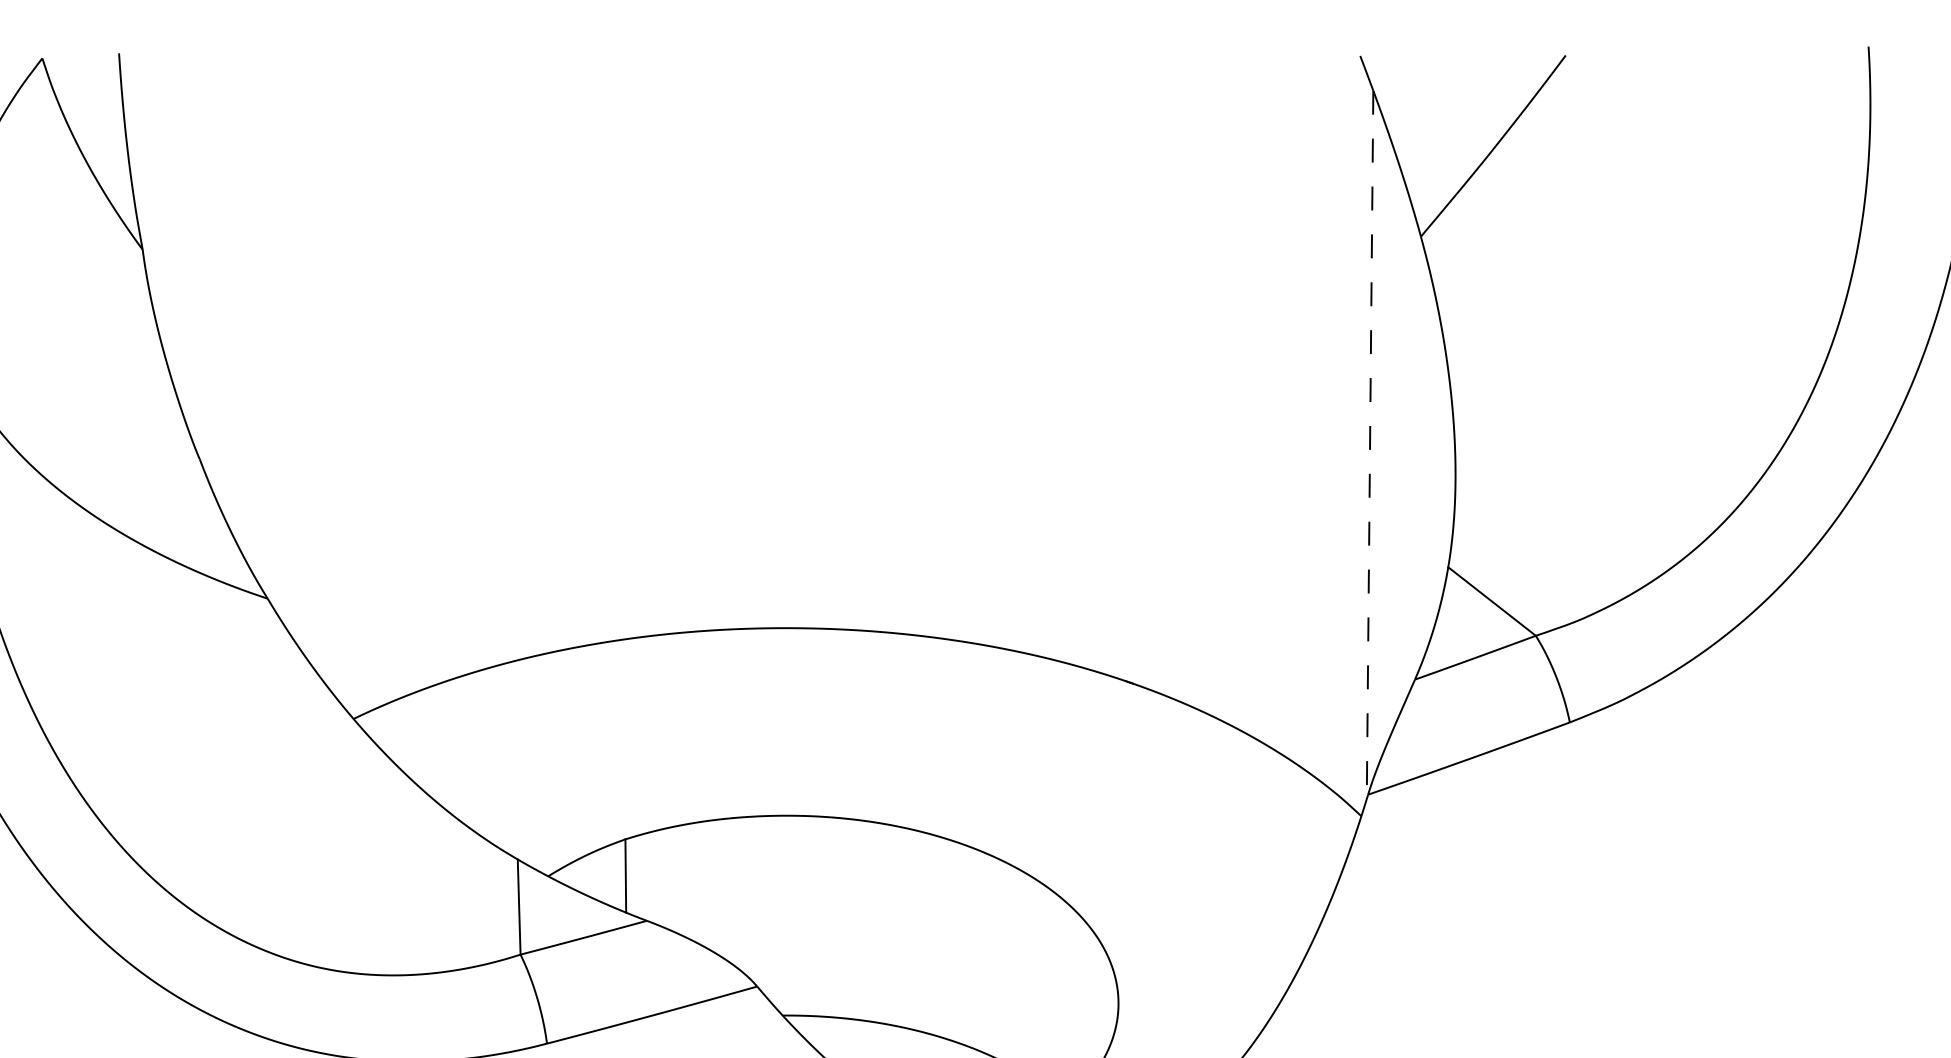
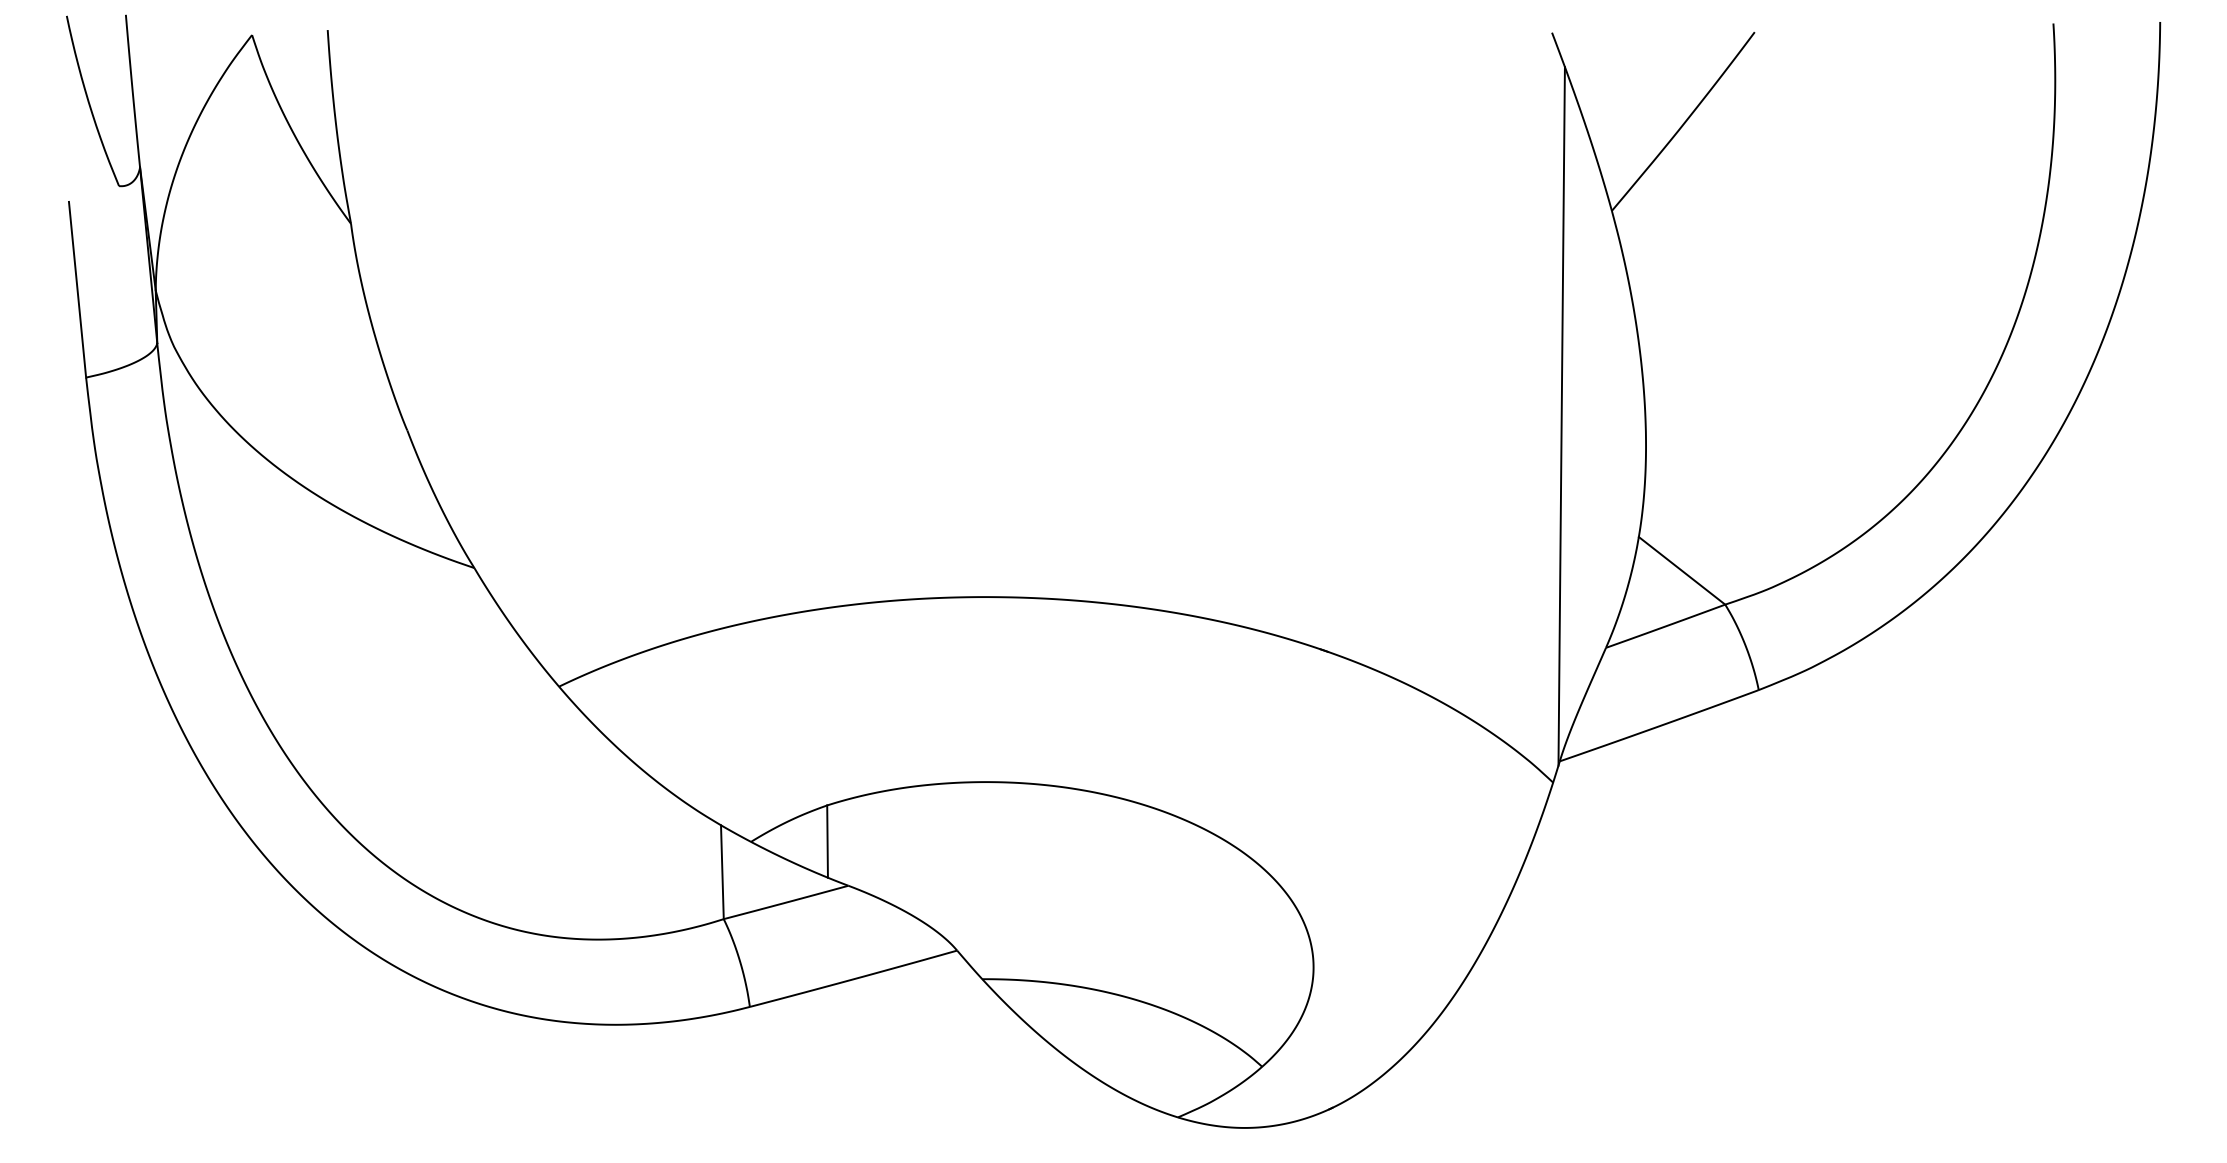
line: (1369, 445) -> (1561, 416), dashed -> solid

